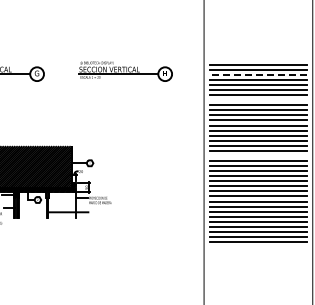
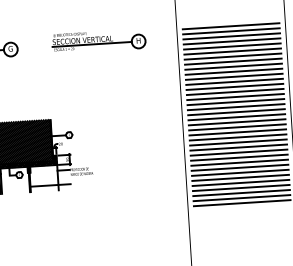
line: (257, 74) -> (230, 36), dashed -> solid
line: (258, 100) -> (233, 61), added
line: (258, 155) -> (236, 116), added

